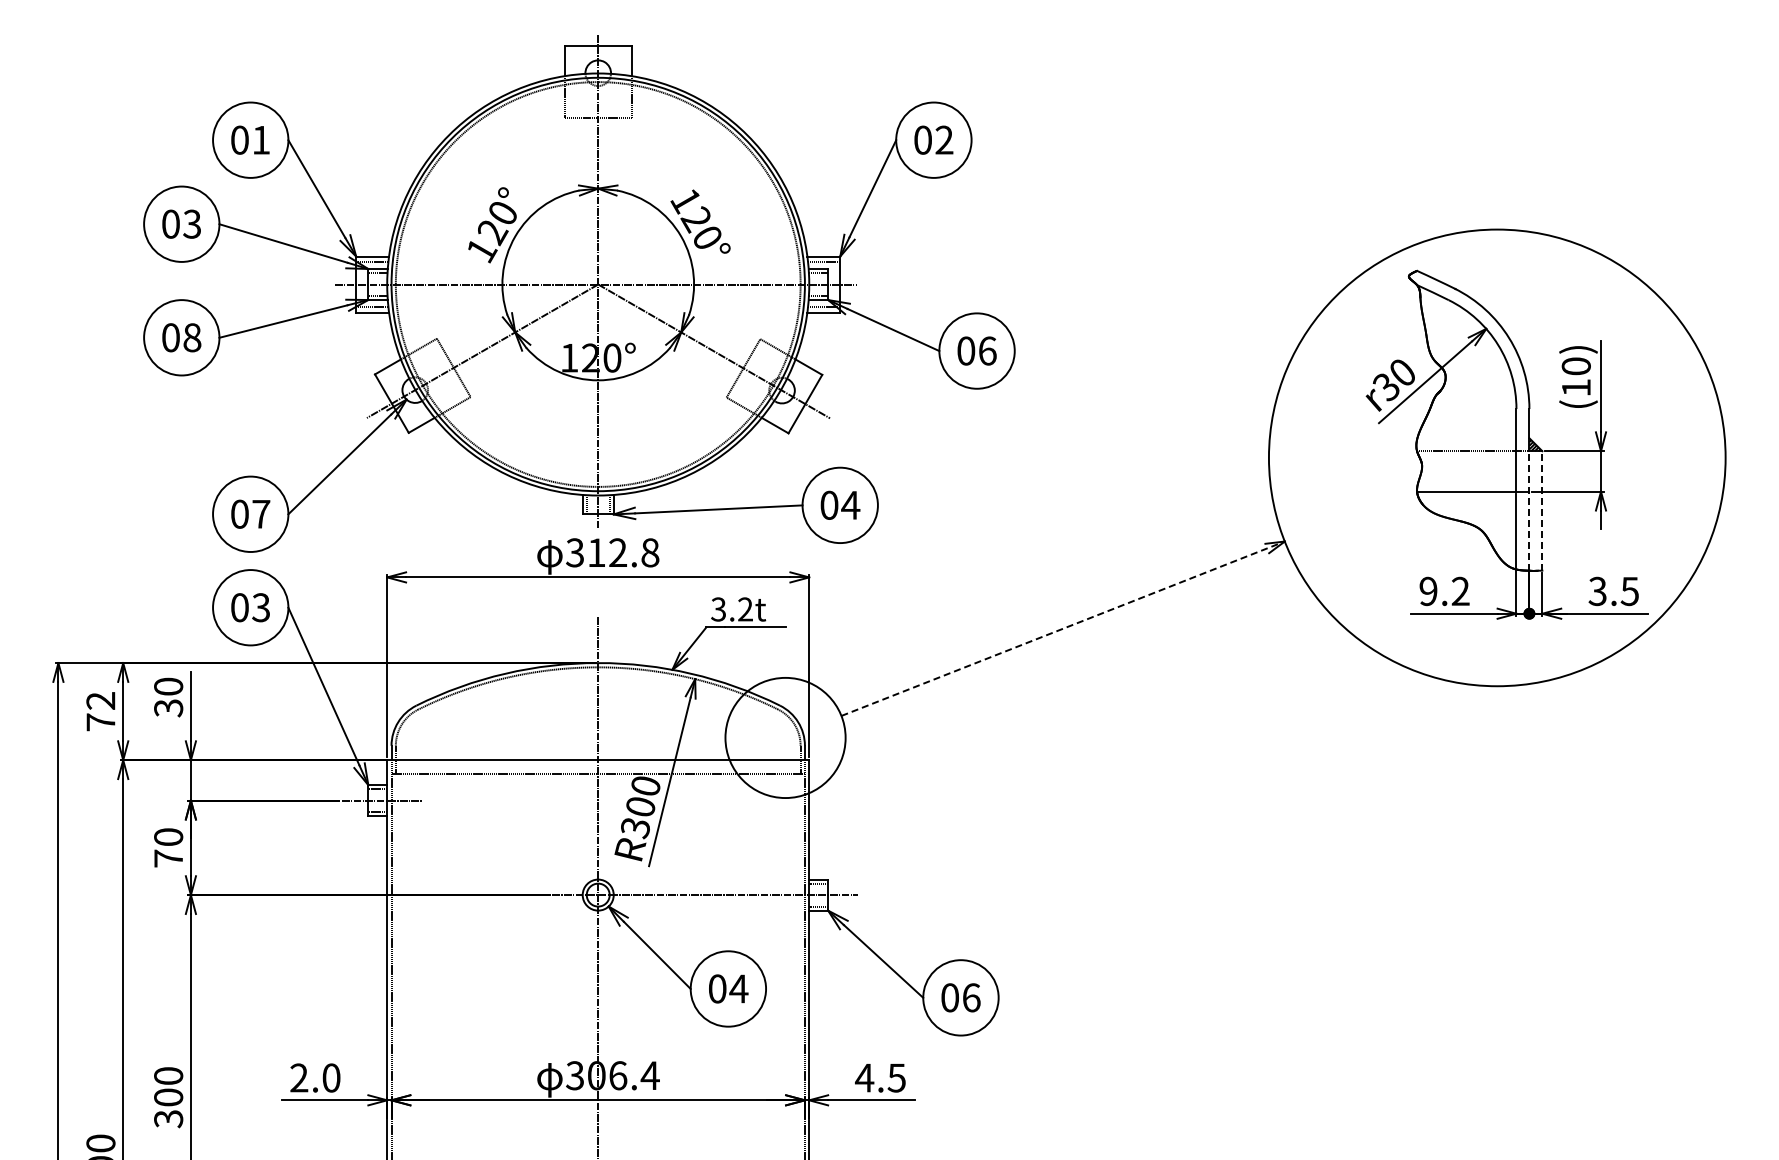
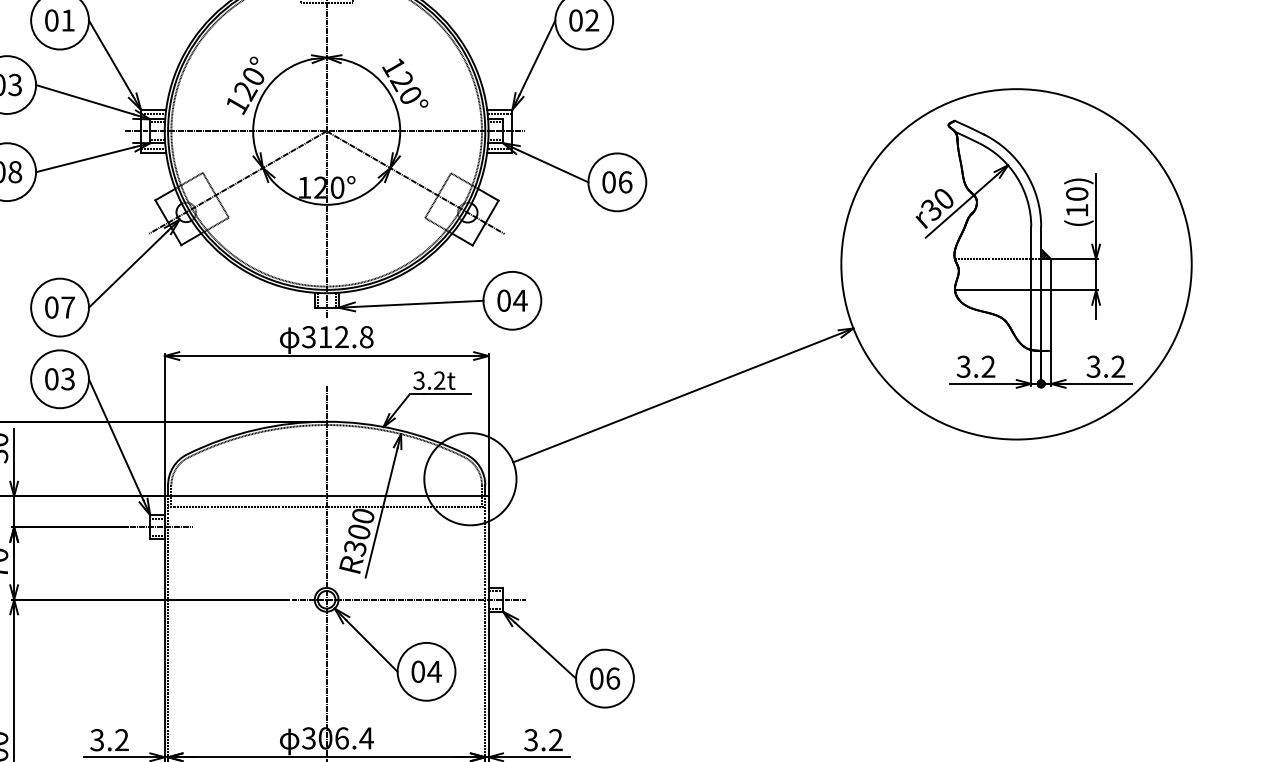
line: (1529, 510) -> (1041, 304), dashed -> solid
line: (1542, 510) -> (1051, 304), dashed -> solid
text: (1428, 591) -> (963, 366), 9.2 -> 3.2
text: (1629, 591) -> (1117, 366), 3.5 -> 3.2
line: (1063, 628) -> (683, 395), dashed -> solid
text: (315, 1077) -> (109, 739), 2.0 -> 3.2
text: (880, 1077) -> (543, 739), 4.5 -> 3.2

